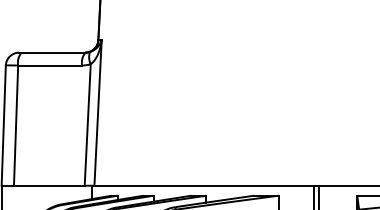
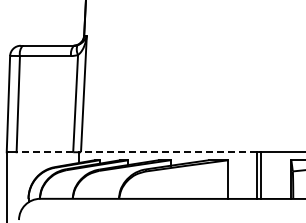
line: (48, 186) -> (44, 152), solid -> dashed
line: (203, 186) -> (168, 152), solid -> dashed

